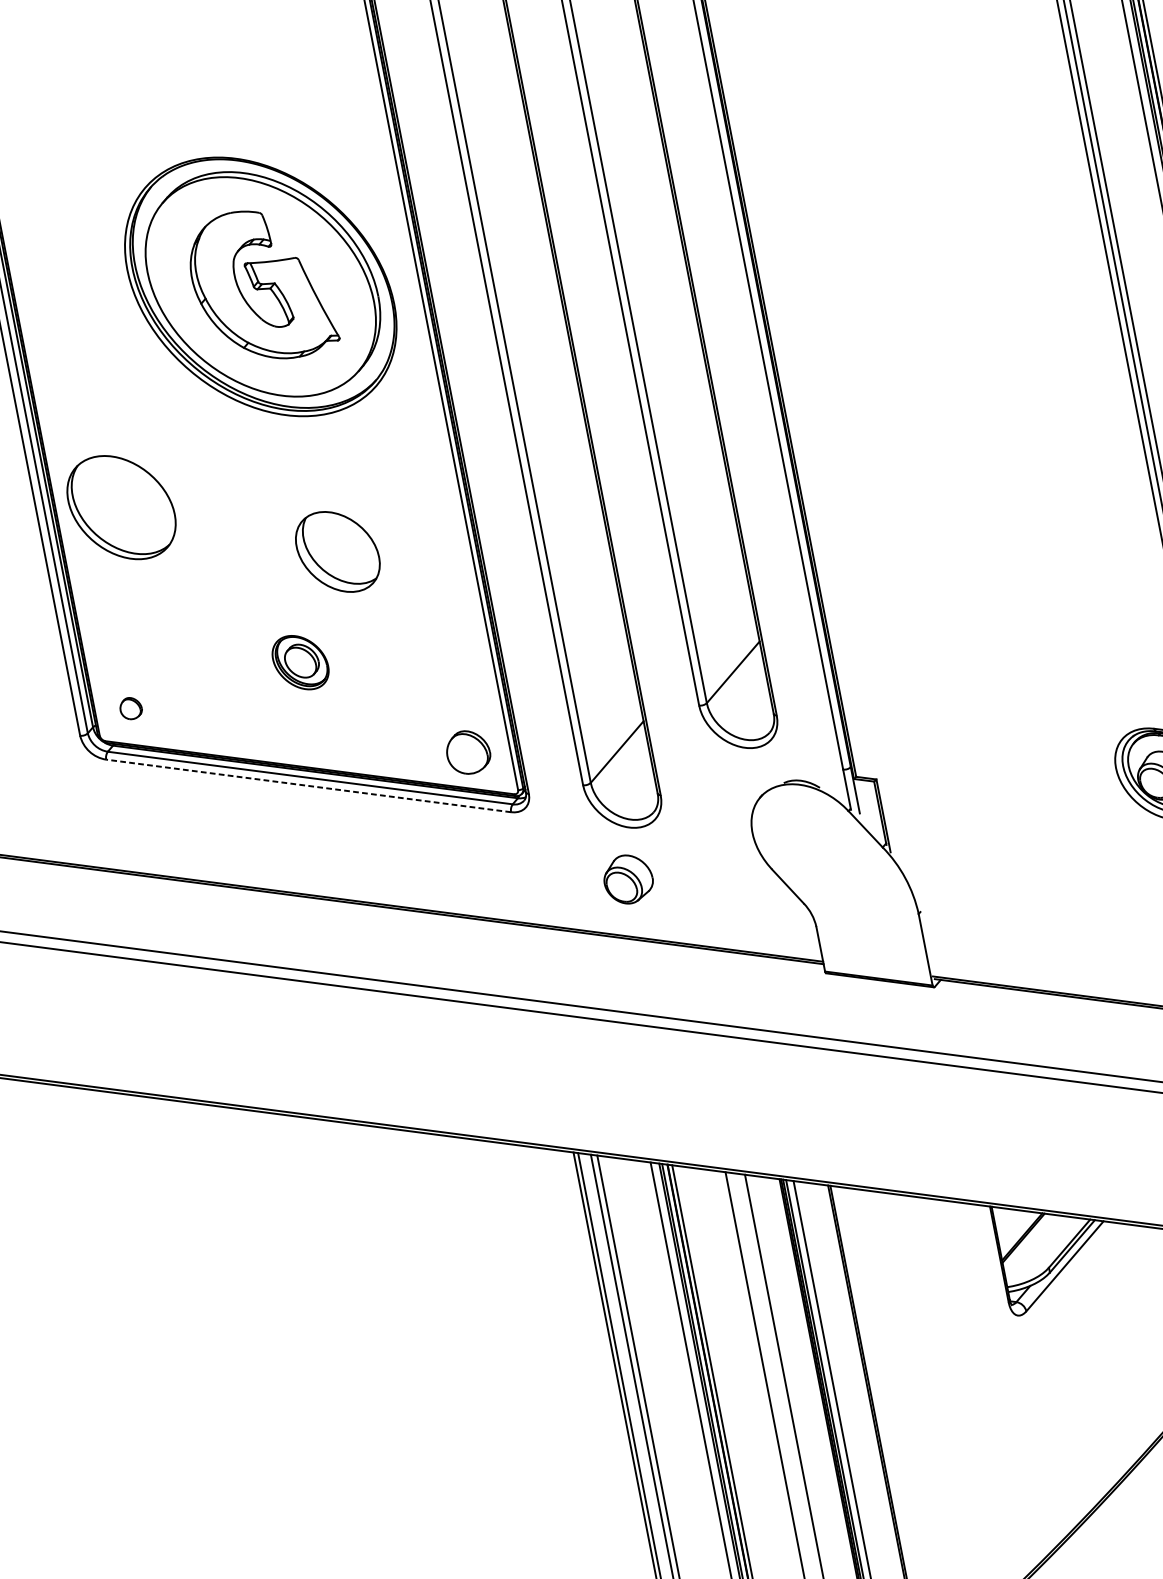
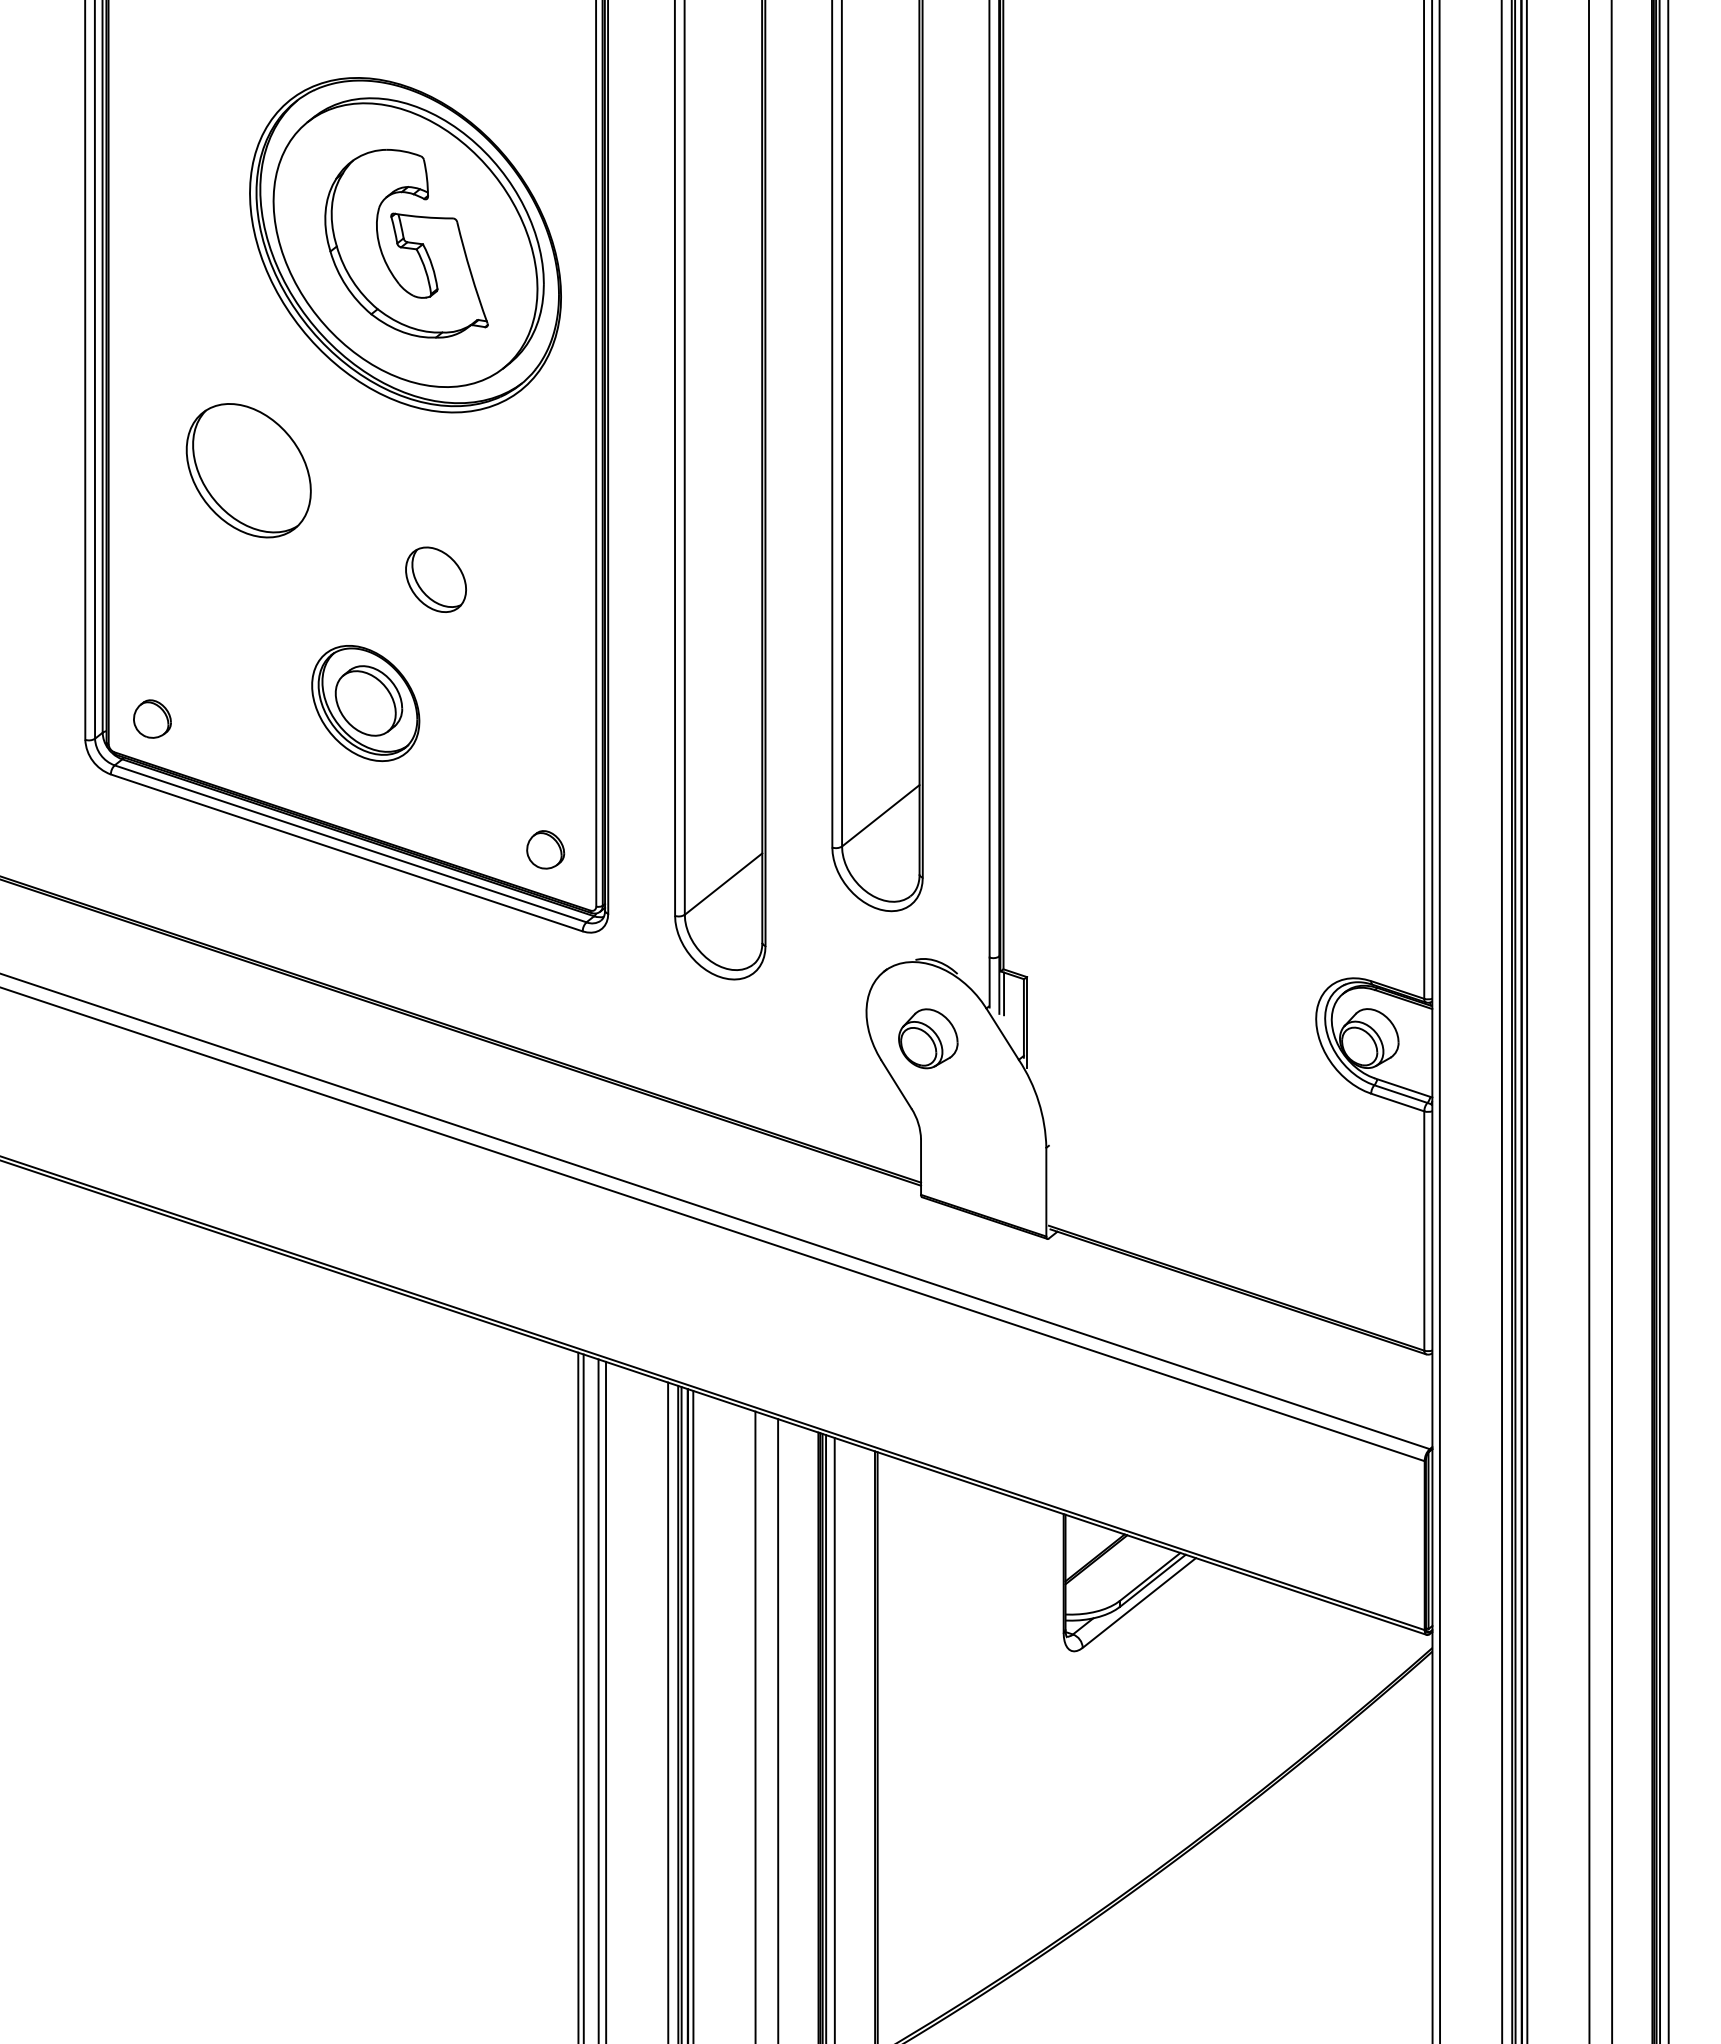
part: (121, 507) -> (248, 470), moved
part: (337, 551) -> (435, 579), size x0.62
part: (300, 662) -> (365, 703), size x1.67
part: (130, 708) -> (152, 718), size x1.43
part: (468, 752) -> (545, 849), size x0.71
line: (308, 785) -> (346, 852), dashed -> solid
line: (860, 796) -> (1004, 993), added
part: (628, 879) -> (928, 1038), moved

